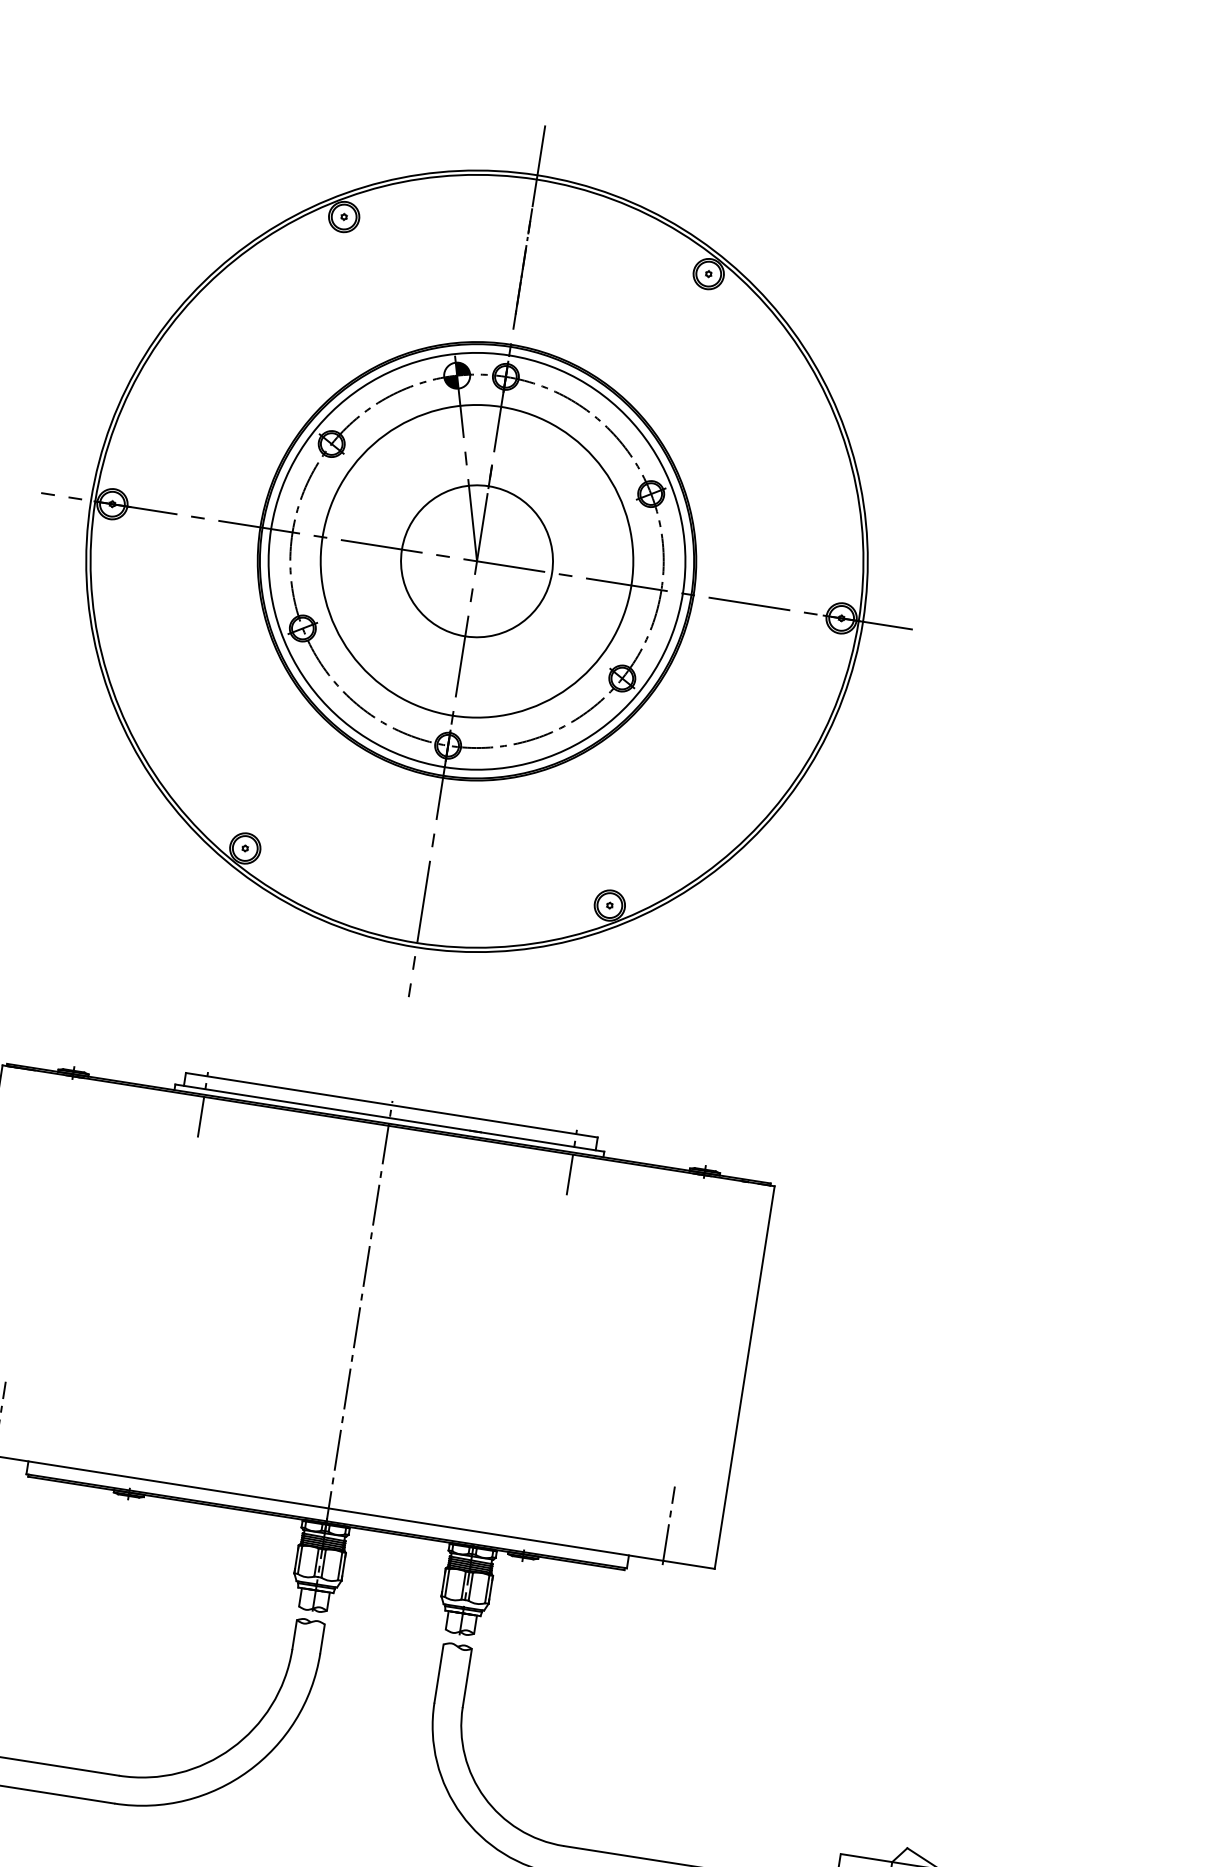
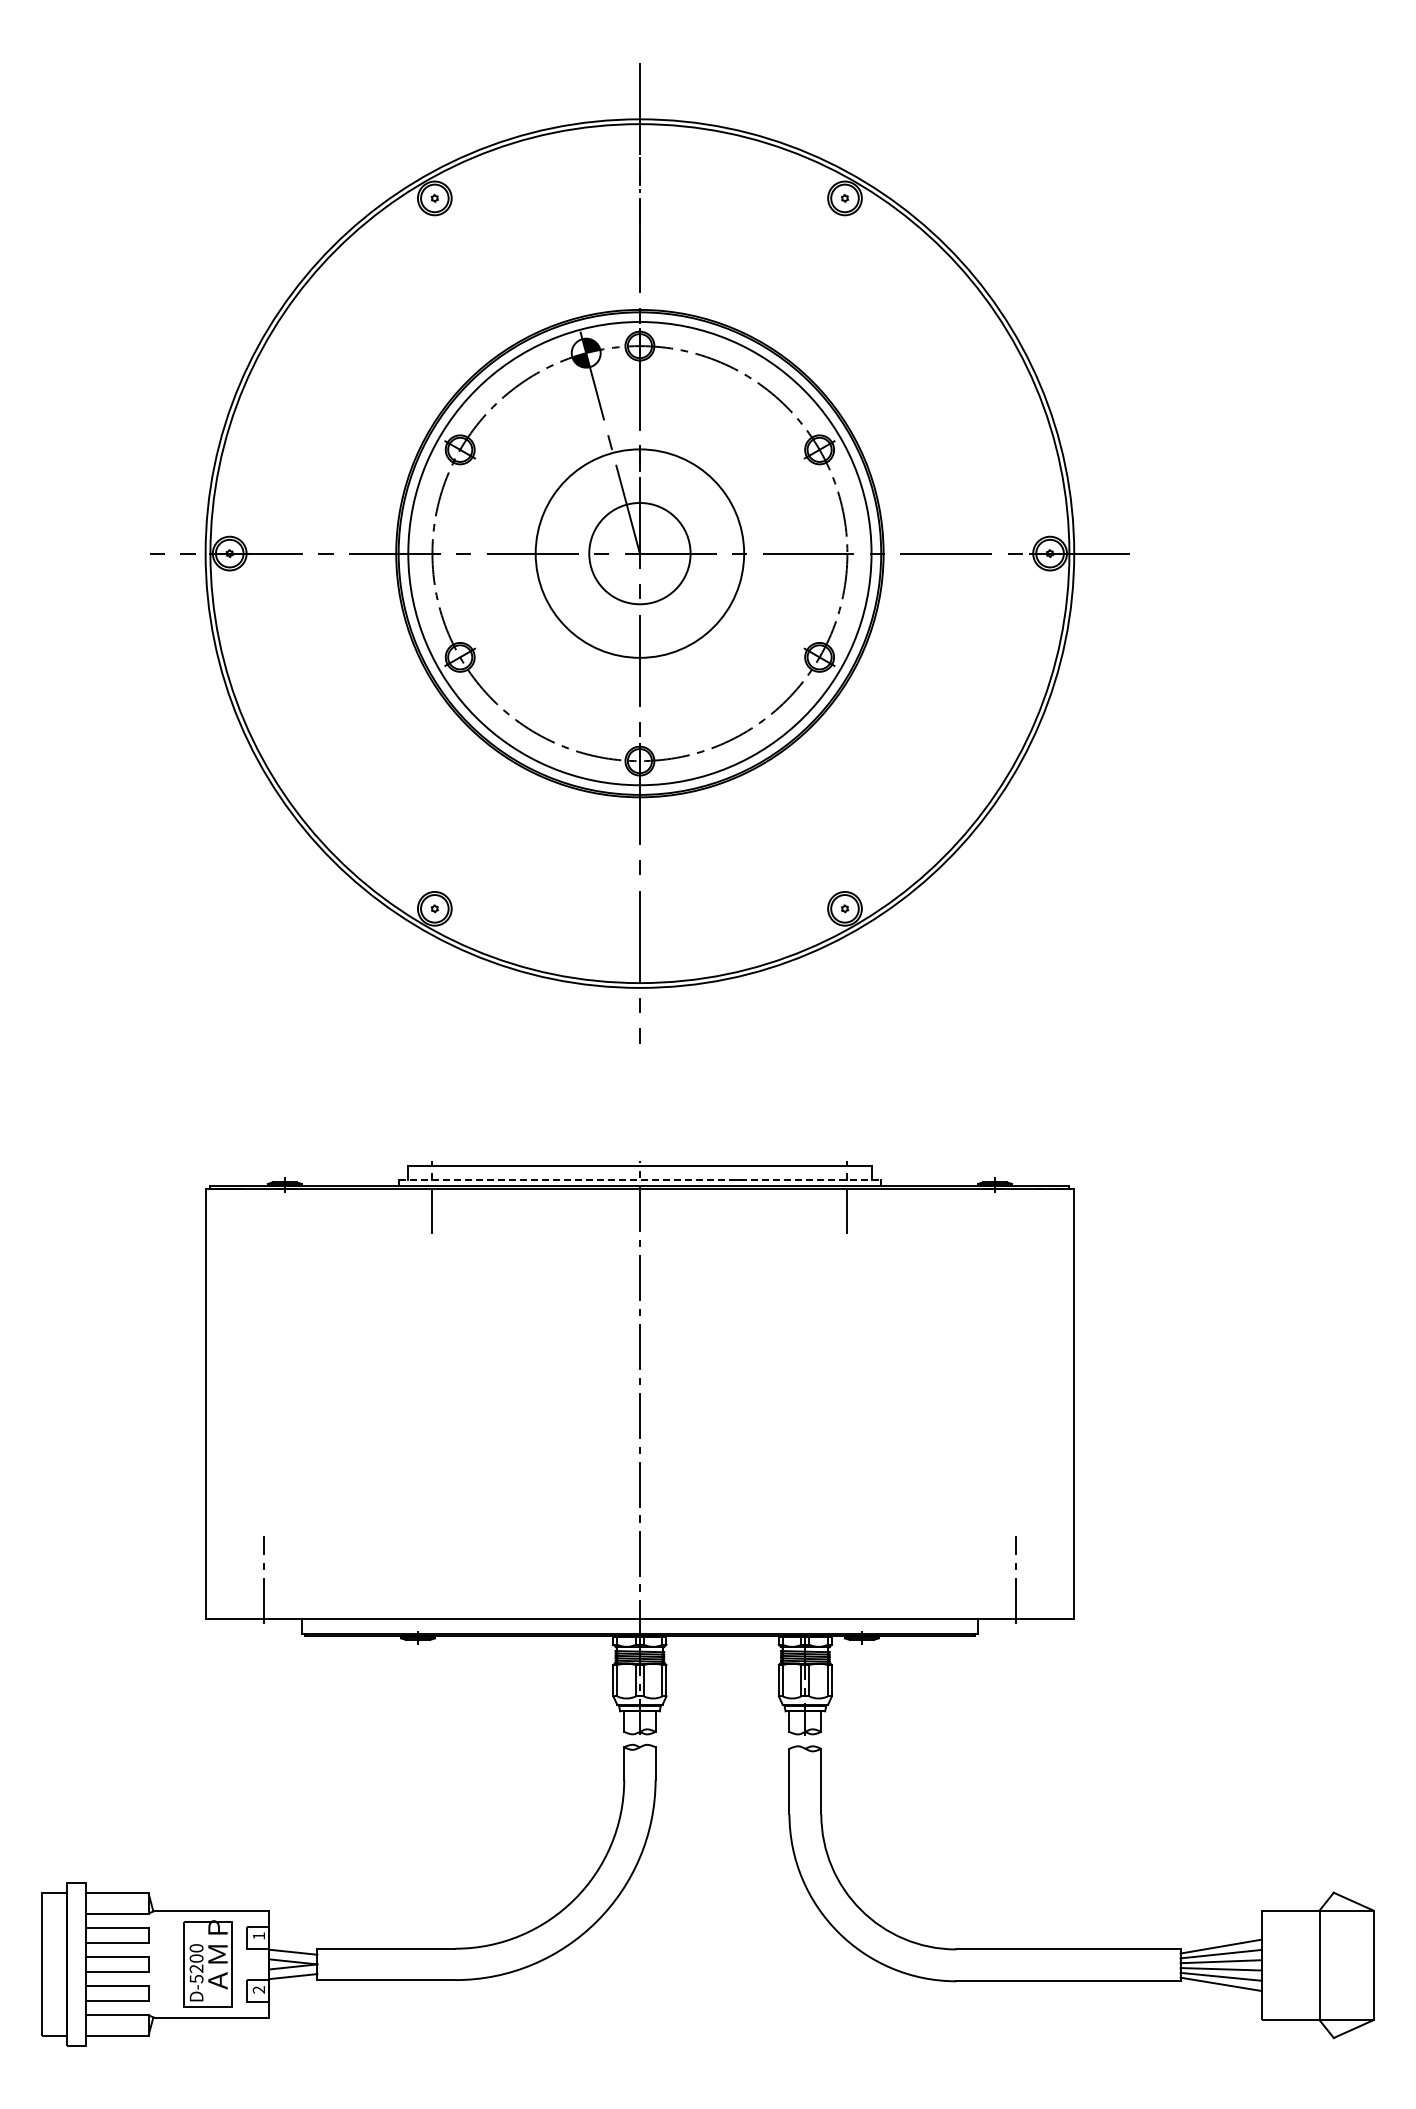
circle: (476, 561) -> (639, 553), size x0.6
circle: (476, 561) -> (639, 553), size x0.6
line: (390, 1118) -> (640, 1180), solid -> dashed

